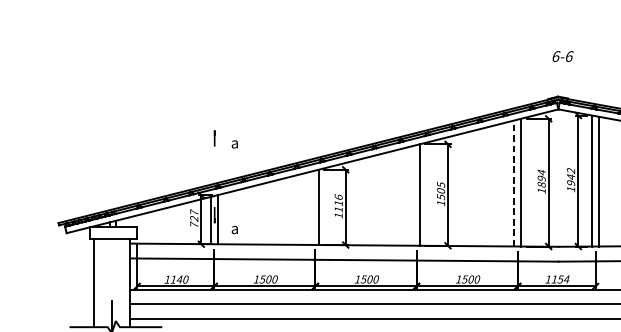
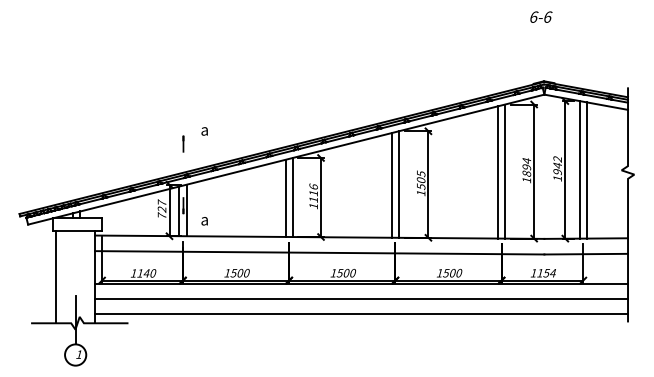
text: (563, 55) -> (541, 16), moved
line: (214, 137) -> (183, 143), moved
line: (514, 182) -> (498, 171), dashed -> solid
line: (412, 195) -> (391, 185), added
line: (311, 207) -> (285, 197), added

